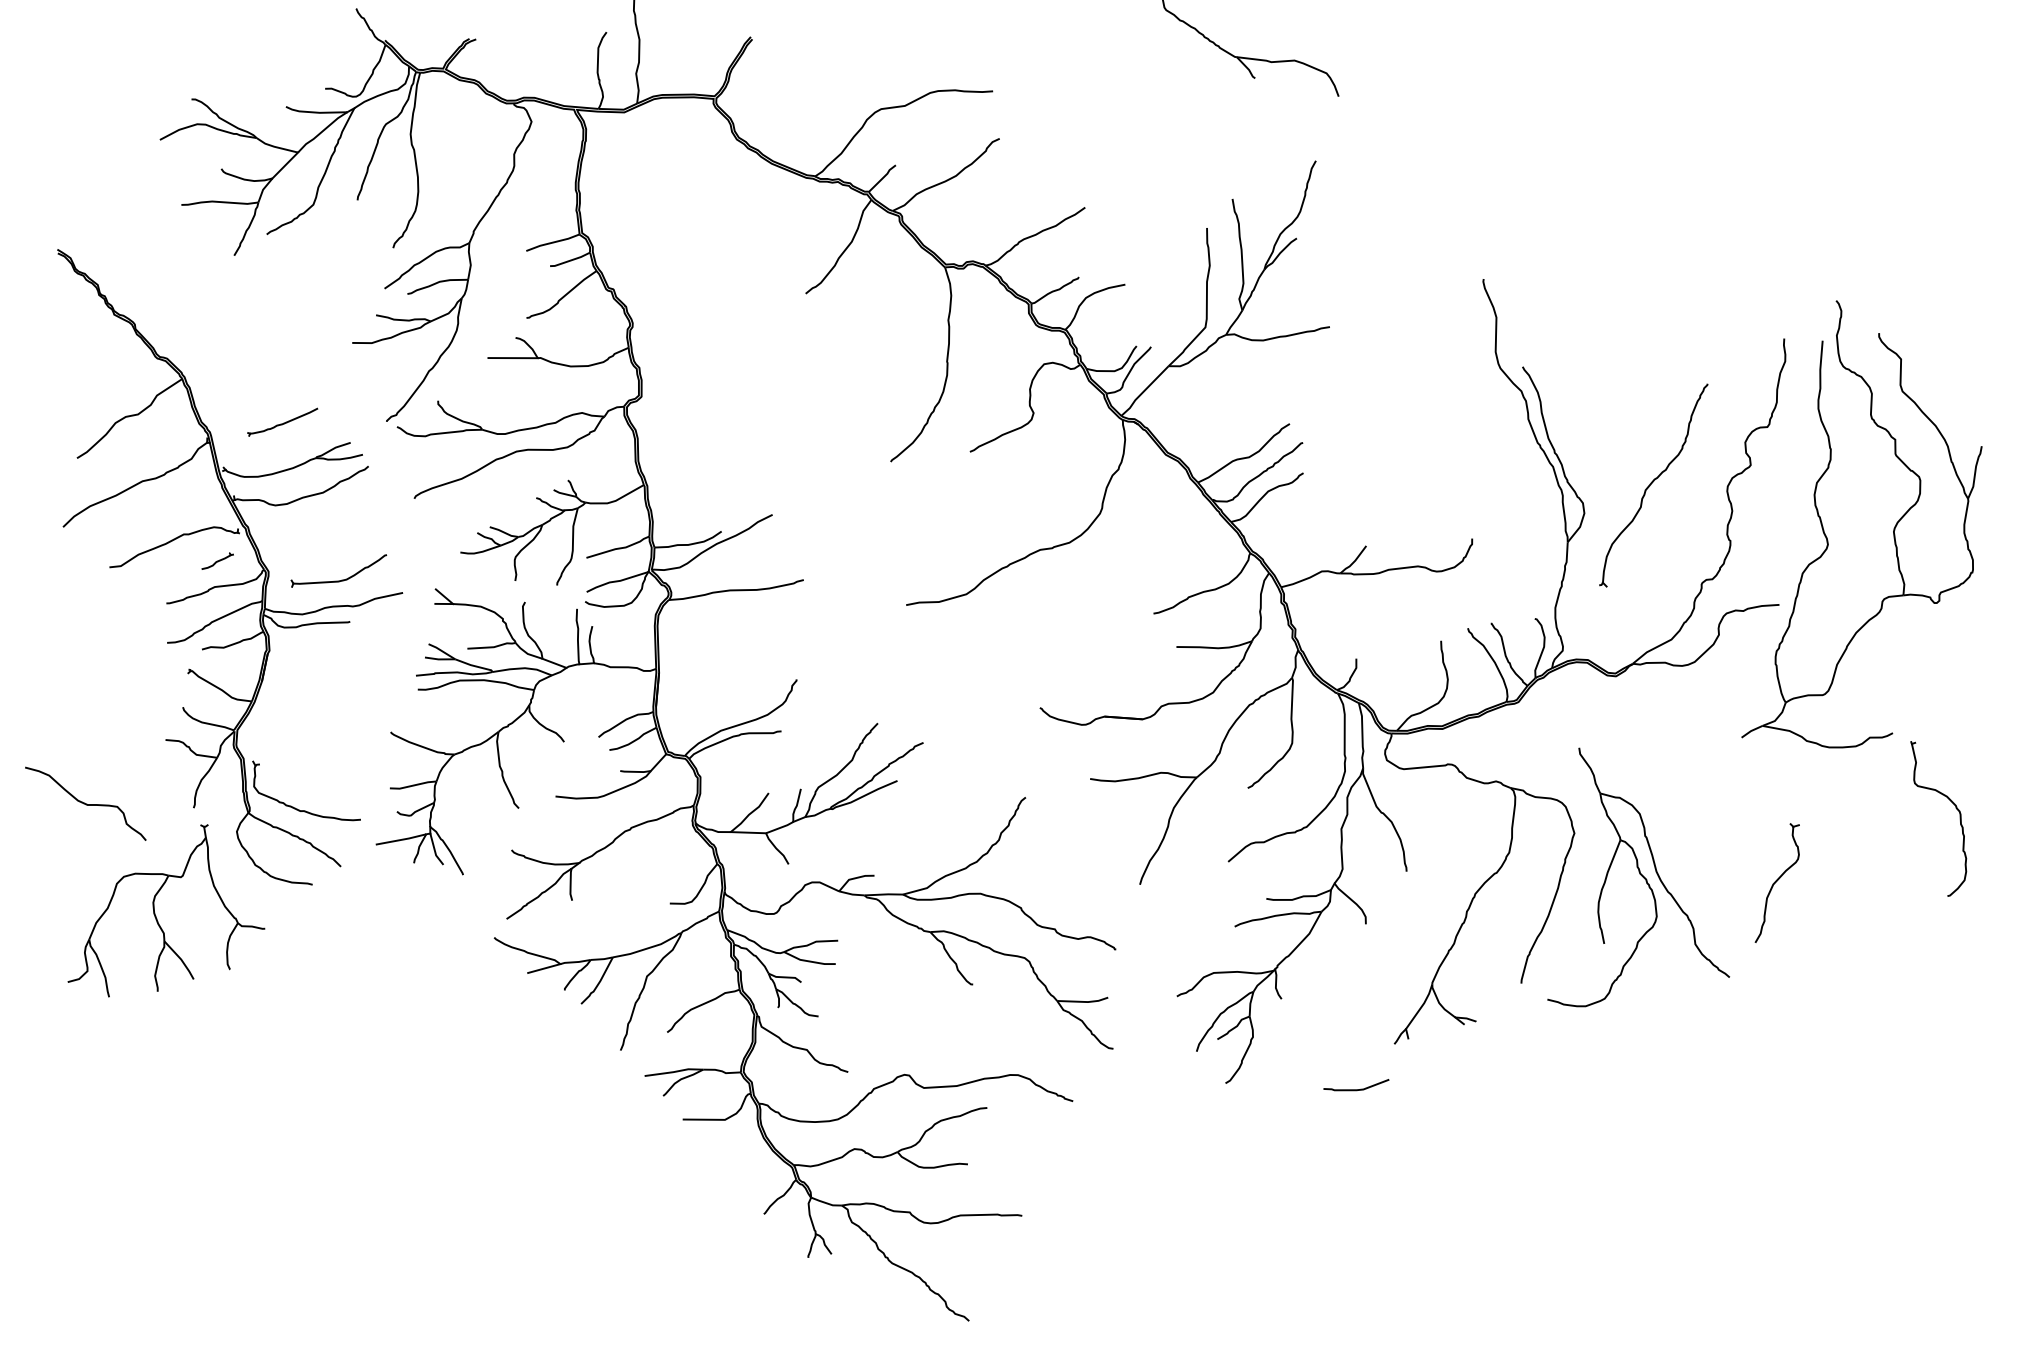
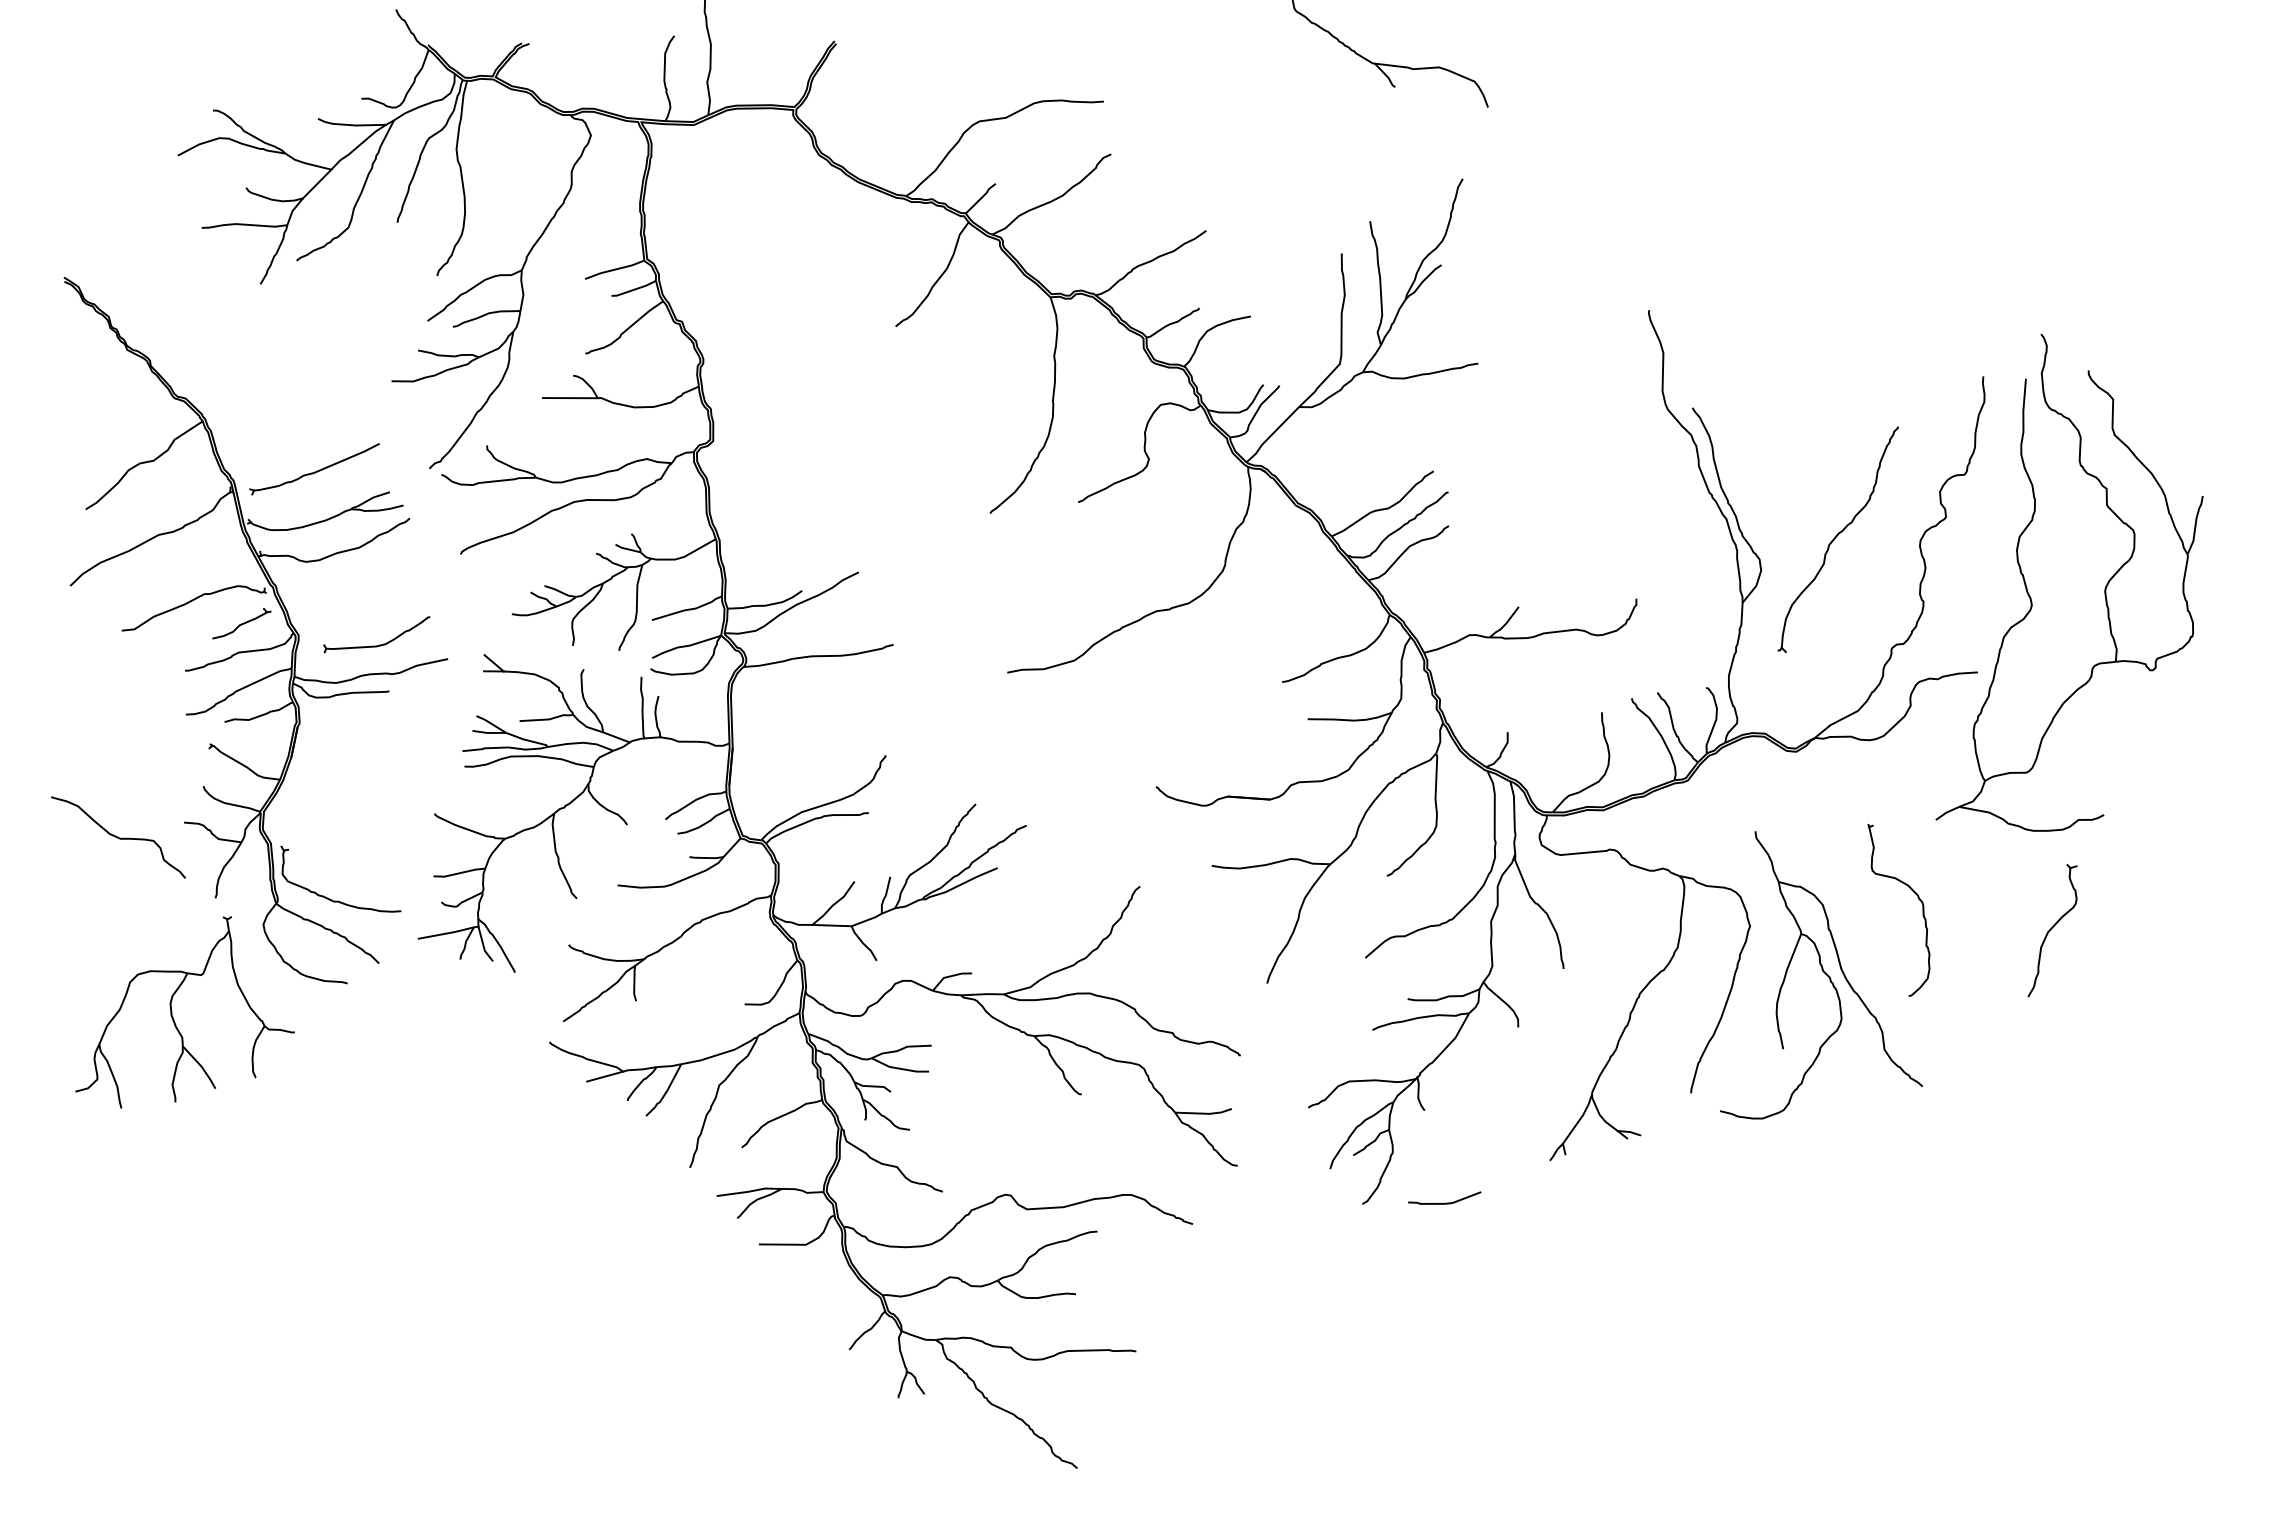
part: (282, 422) -> (314, 469), size x1.67
part: (217, 560) -> (241, 623), size x1.67
curve: (85, 803) -> (118, 837), moved
part: (1956, 809) -> (1918, 899), moved
part: (1777, 882) -> (2052, 930), moved
curve: (1357, 1089) -> (1445, 1202), moved

